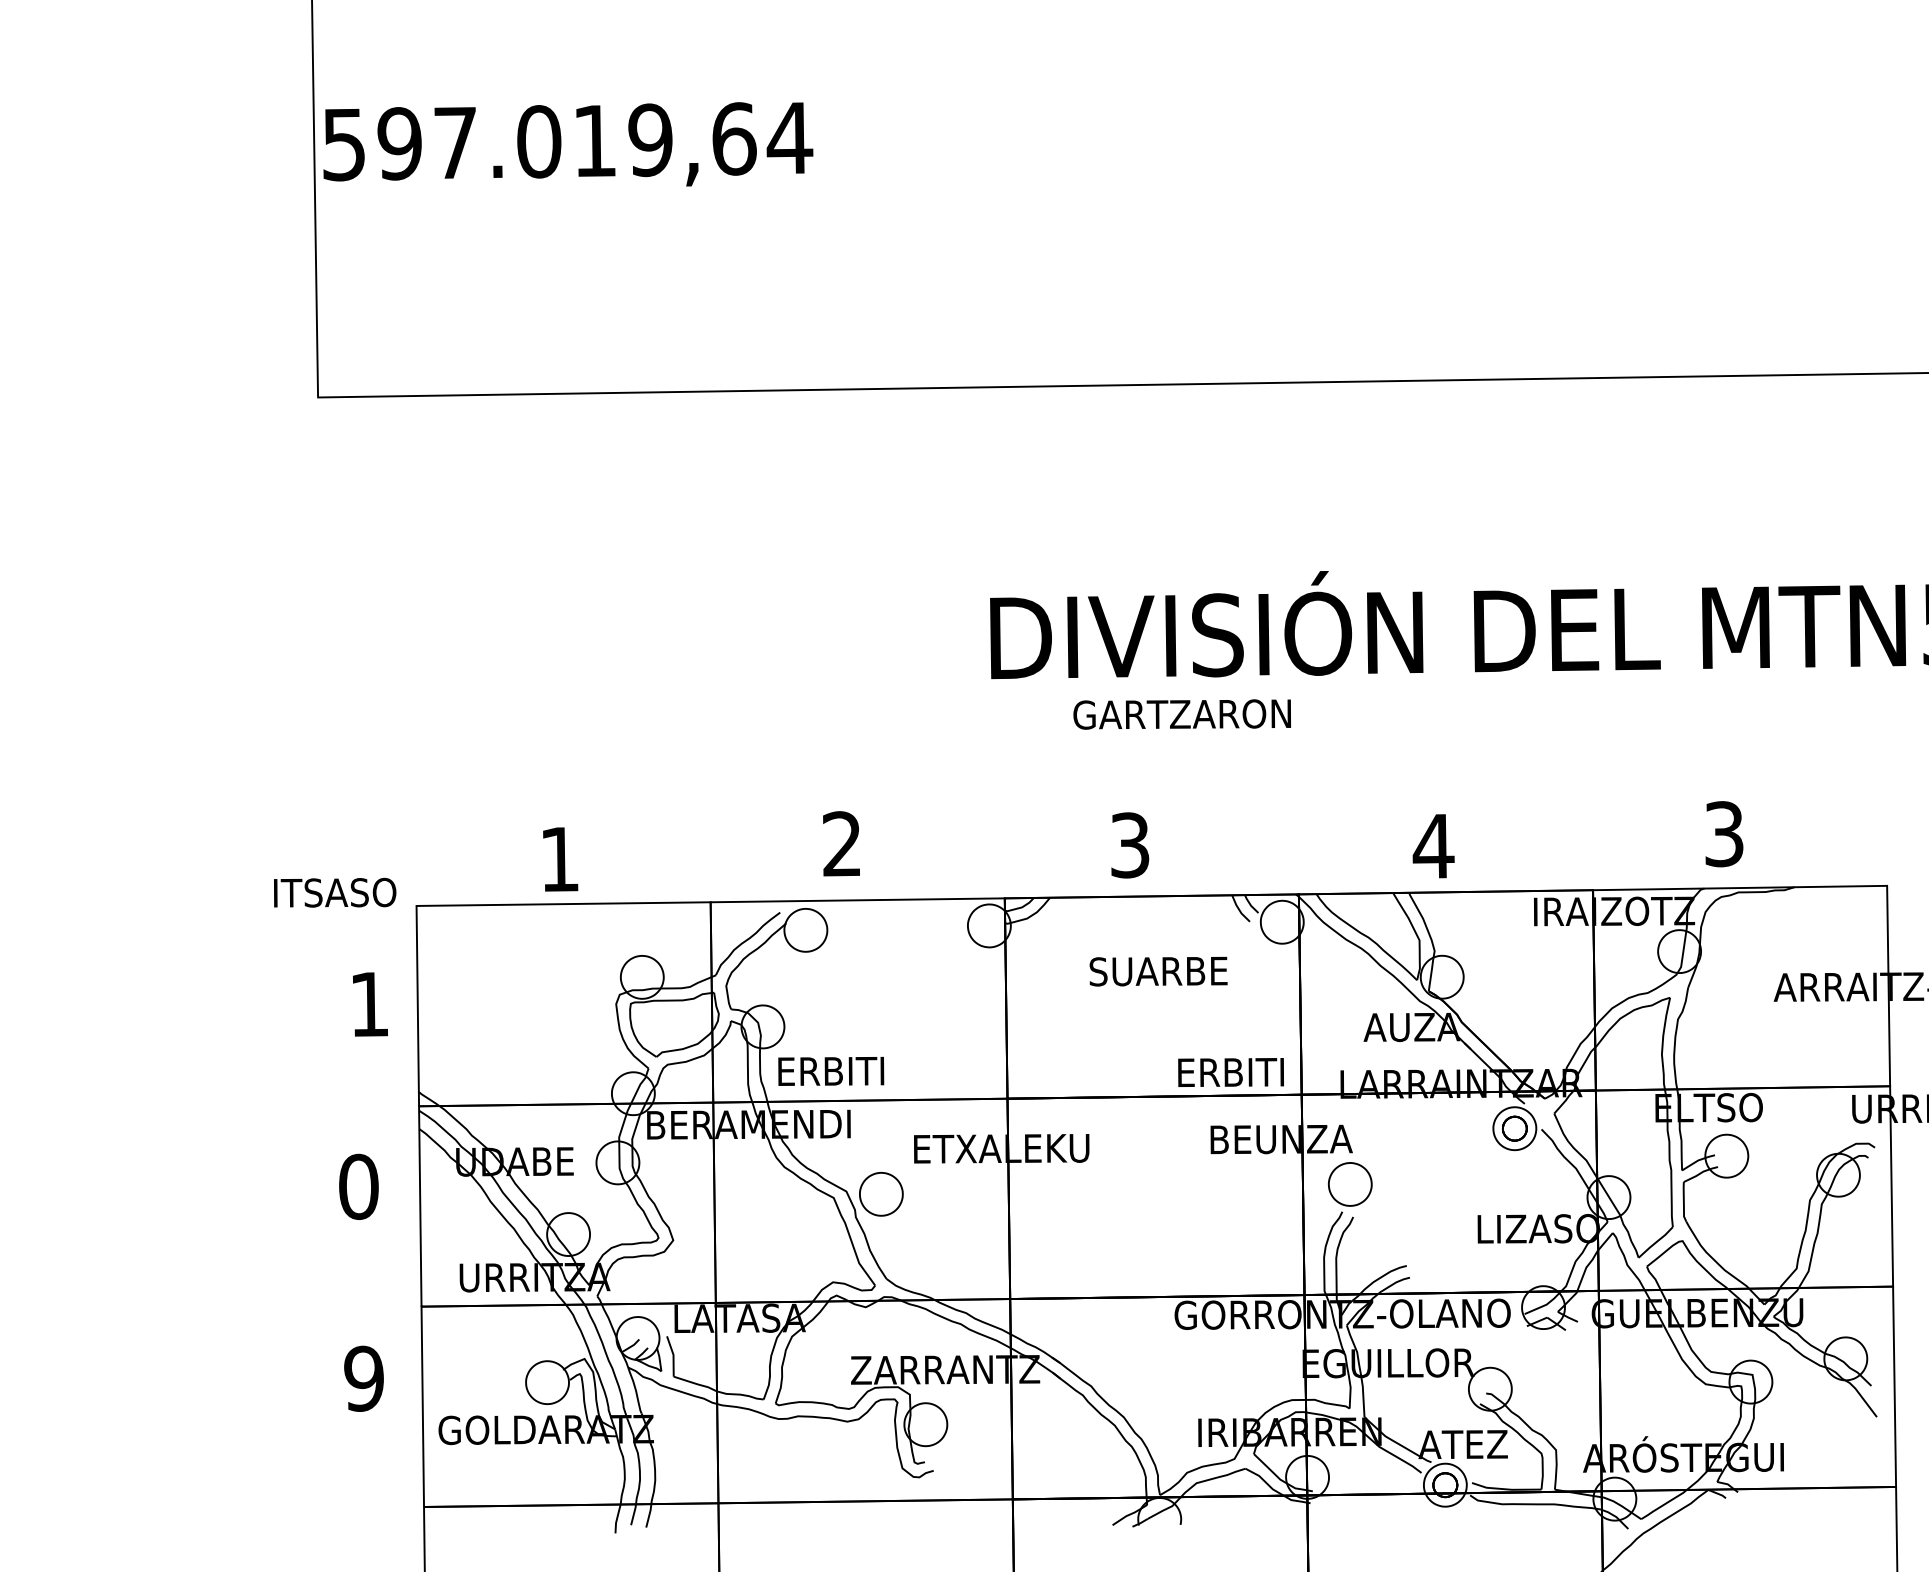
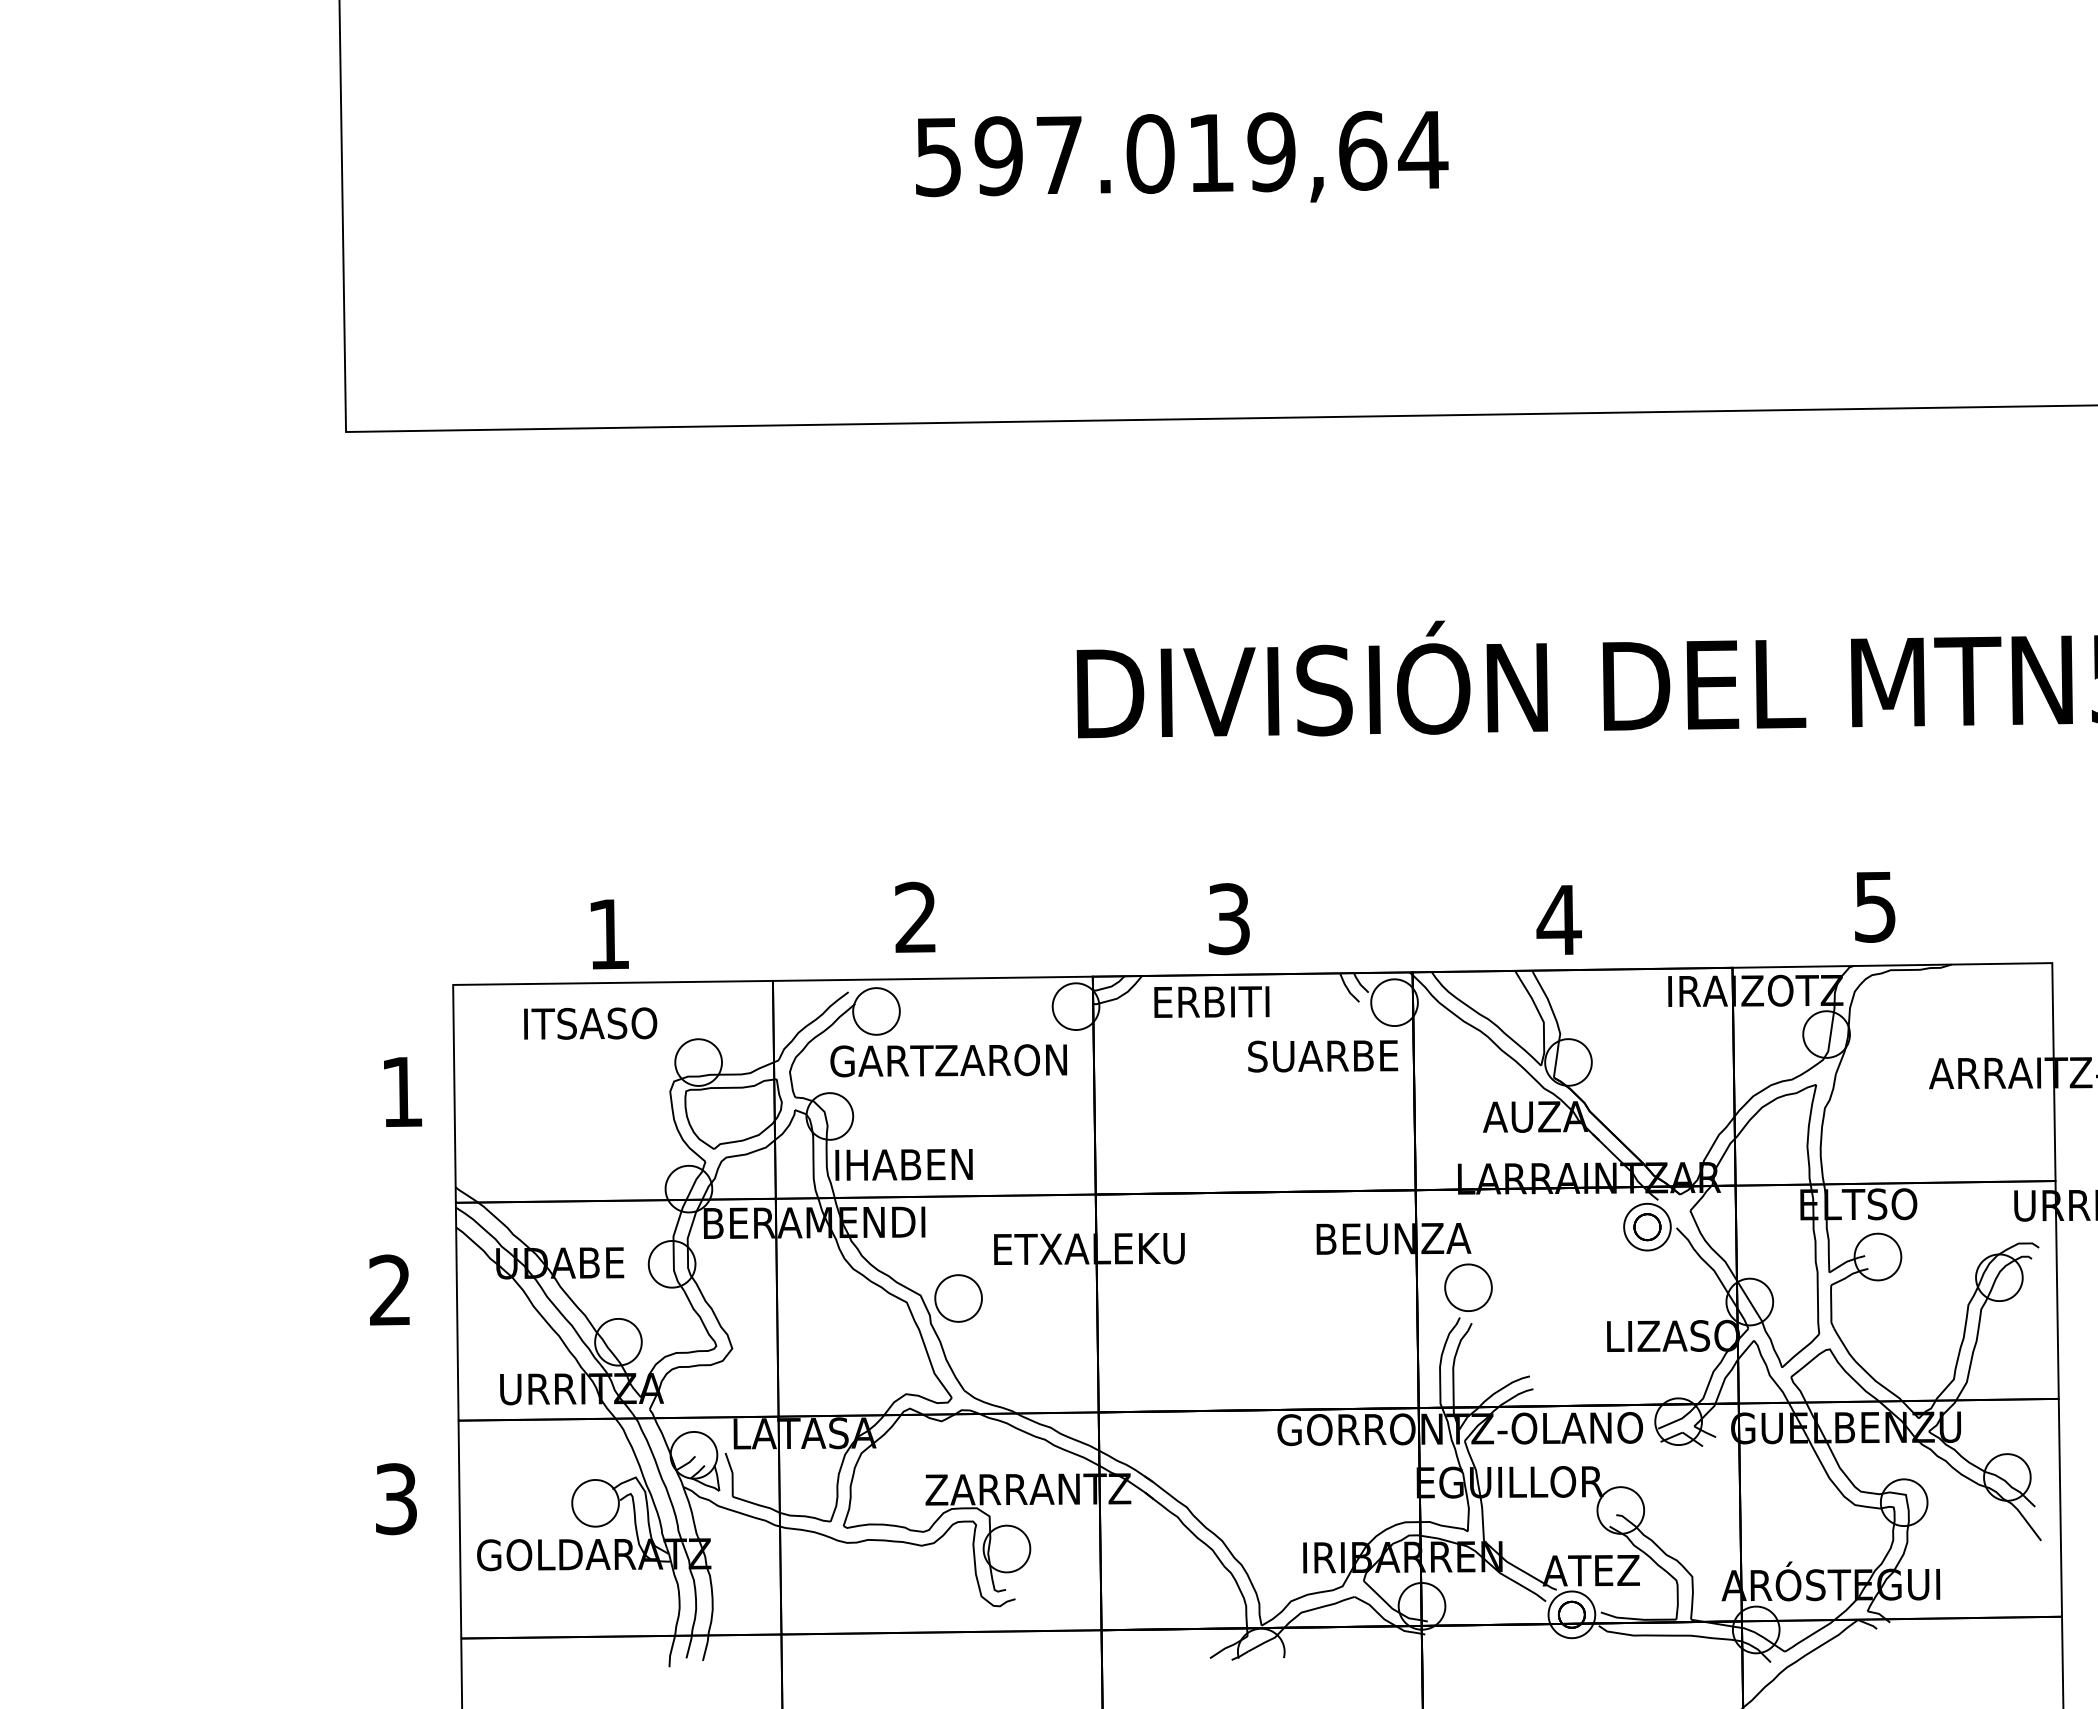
text: (568, 144) -> (1182, 156), moved
text: (1181, 714) -> (948, 1060), moved
text: (1724, 833) -> (1875, 906), 3 -> 5
text: (335, 892) -> (590, 1023), moved
text: (1158, 971) -> (1323, 1056), moved
text: (830, 1071) -> (903, 1164), ERBITI -> IHABEN
text: (1230, 1071) -> (1211, 1001), moved
text: (358, 1186) -> (390, 1290), 0 -> 2
text: (363, 1379) -> (395, 1499), 9 -> 3

